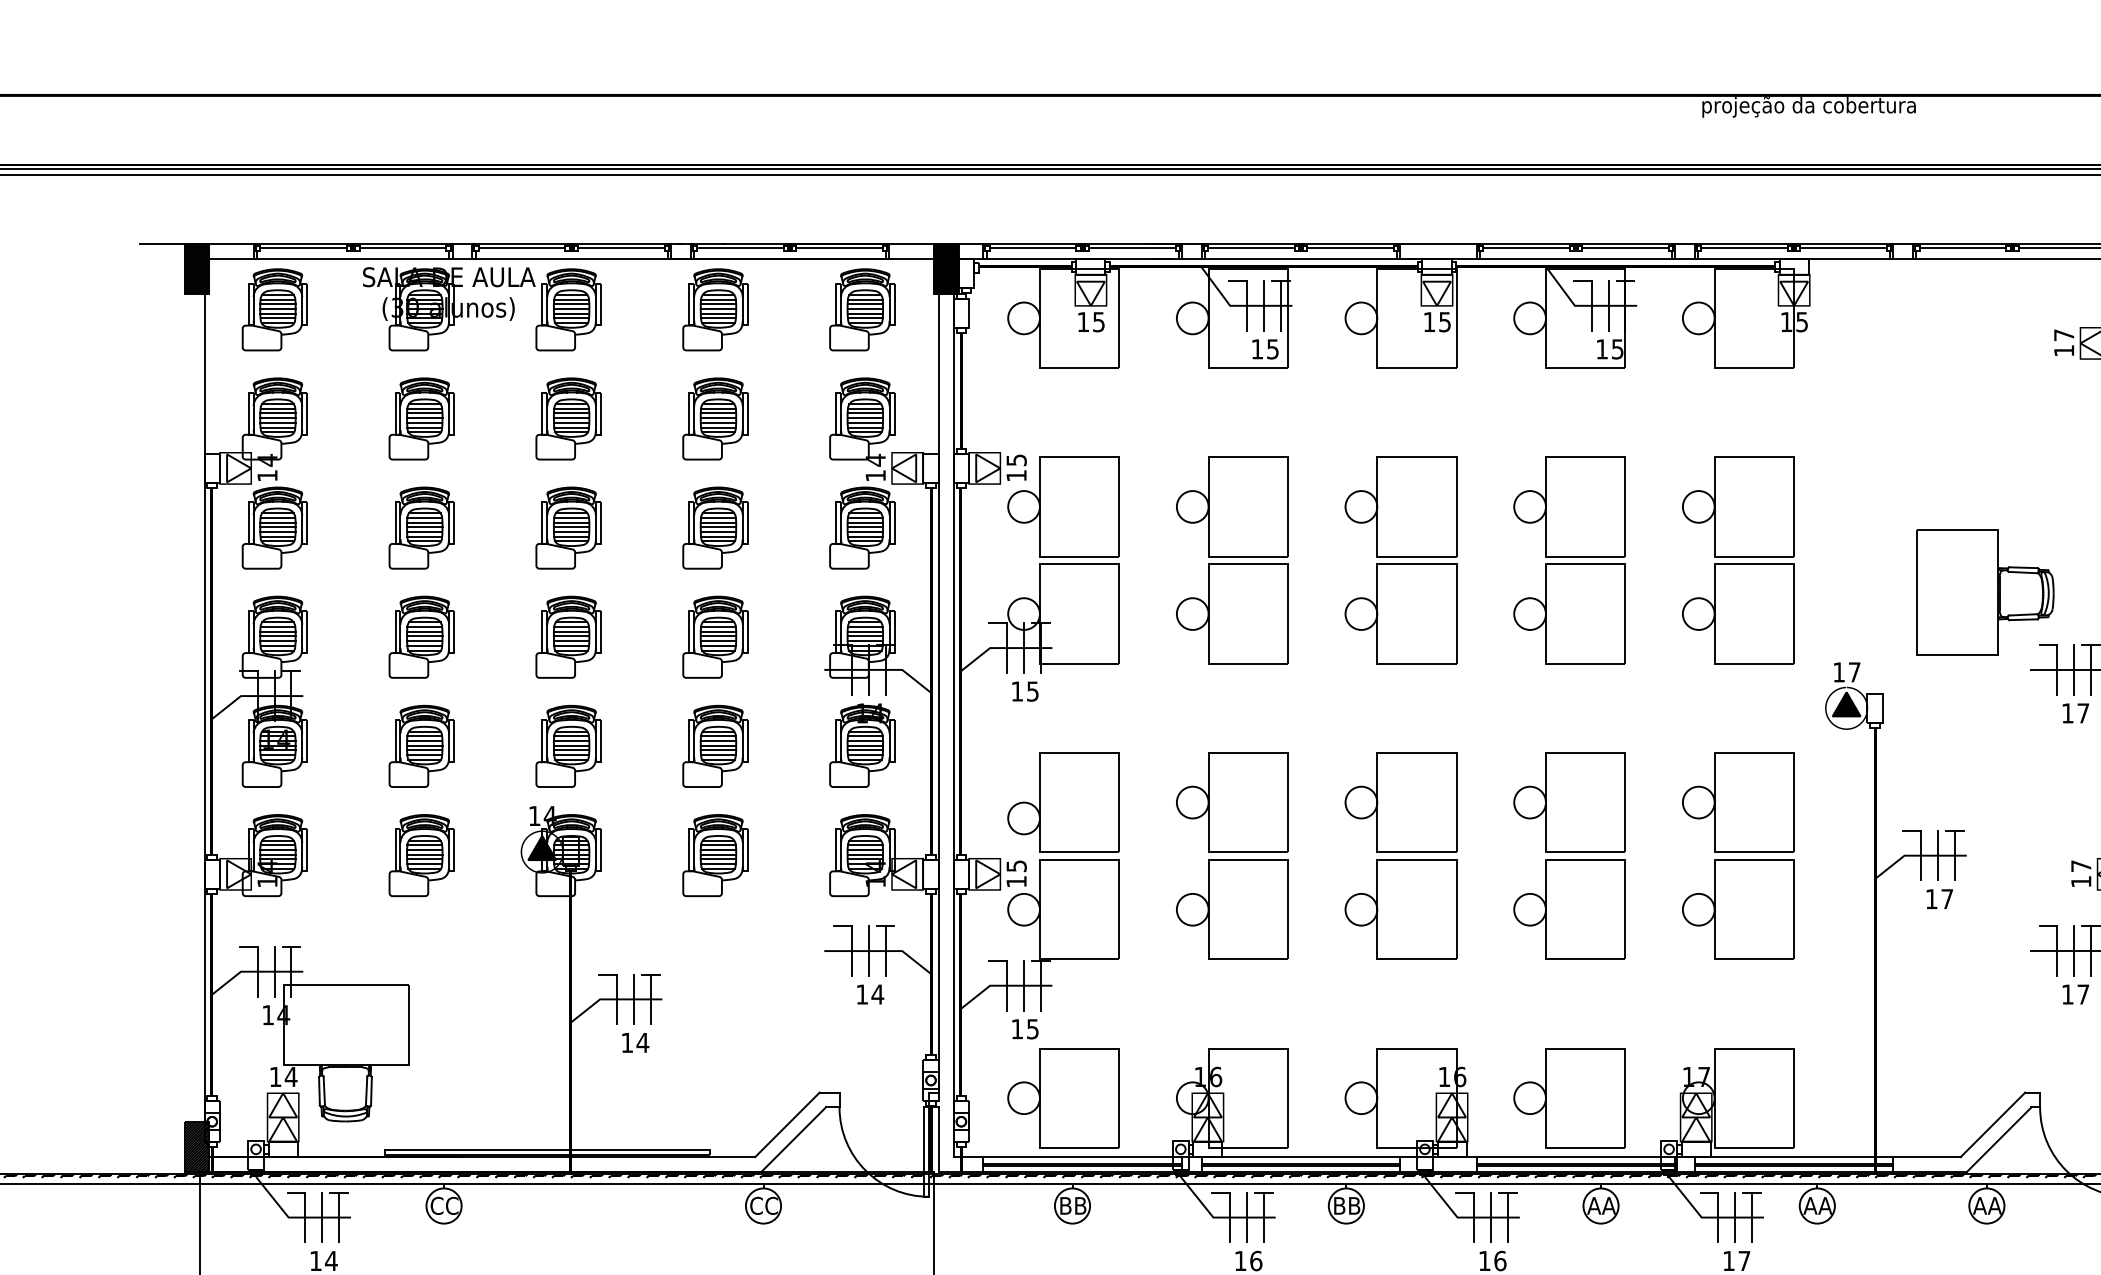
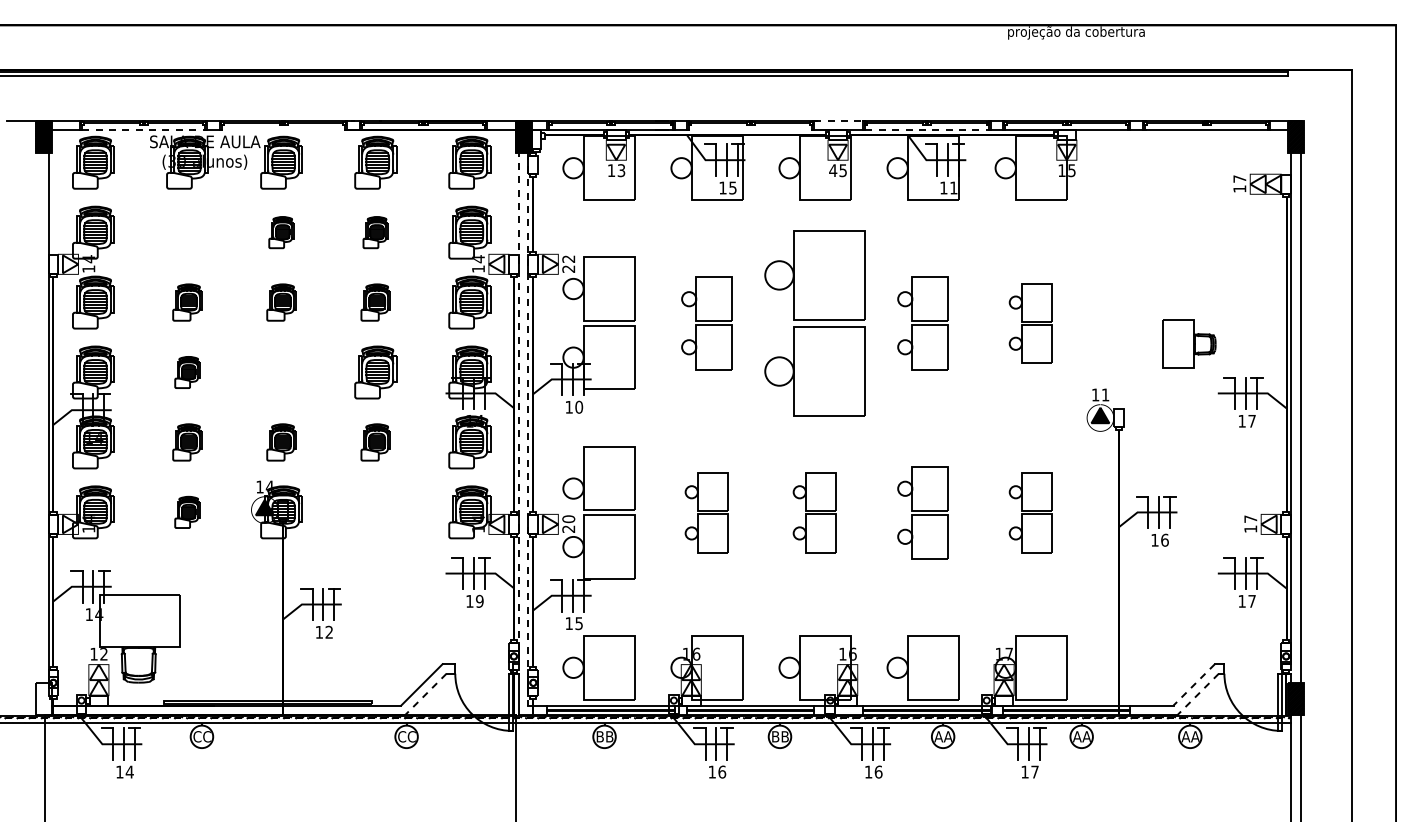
line: (1440, 243) -> (840, 120), solid -> dashed
line: (352, 259) -> (143, 130), solid -> dashed
line: (571, 259) -> (283, 130), removed
line: (1300, 259) -> (750, 130), removed
line: (1575, 259) -> (926, 130), solid -> dashed
text: (1098, 321) -> (621, 170), 15 -> 13
text: (1429, 321) -> (833, 170), 15 -> 45
text: (1617, 348) -> (953, 187), 15 -> 11
part: (421, 418) -> (187, 232), removed
part: (568, 418) -> (281, 232), size x0.6
part: (714, 418) -> (375, 232), size x0.6
text: (1016, 467) -> (568, 263), 15 -> 22
part: (421, 527) -> (187, 302), size x0.7
part: (568, 527) -> (281, 302), size x0.7
part: (714, 527) -> (375, 302), size x0.7
part: (1231, 559) -> (706, 322), size x0.7
part: (1400, 559) -> (814, 322), size x1.4
part: (1568, 559) -> (922, 322), size x0.7
part: (1737, 559) -> (1030, 322), size x0.6
part: (1985, 591) -> (1189, 343), size x0.6
part: (421, 637) -> (187, 372), size x0.6
part: (568, 637) -> (281, 372), removed
text: (1854, 671) -> (1105, 394), 17 -> 11
text: (1033, 690) -> (579, 406), 15 -> 10
line: (938, 693) -> (518, 408), solid -> dashed
line: (953, 726) -> (528, 429), solid -> dashed
part: (421, 746) -> (187, 442), size x0.7
part: (568, 746) -> (281, 442), size x0.7
part: (714, 746) -> (375, 442), size x0.7
part: (421, 855) -> (187, 512), size x0.6
part: (714, 855) -> (375, 512), removed
part: (1231, 855) -> (706, 512), size x0.6
part: (1400, 855) -> (814, 512), size x0.6
part: (1568, 855) -> (922, 512), size x0.7
part: (1737, 855) -> (1030, 512), size x0.6
text: (1016, 872) -> (568, 523), 15 -> 20
text: (1946, 897) -> (1164, 539), 17 -> 16
text: (877, 993) -> (479, 600), 14 -> 19
text: (643, 1041) -> (329, 631), 14 -> 12
text: (290, 1077) -> (103, 654), 14 -> 12
line: (1991, 1125) -> (1193, 685), solid -> dashed
line: (793, 1139) -> (425, 694), solid -> dashed
line: (1998, 1139) -> (1197, 694), solid -> dashed
hatch: (196, 1147) -> (43, 699), removed

